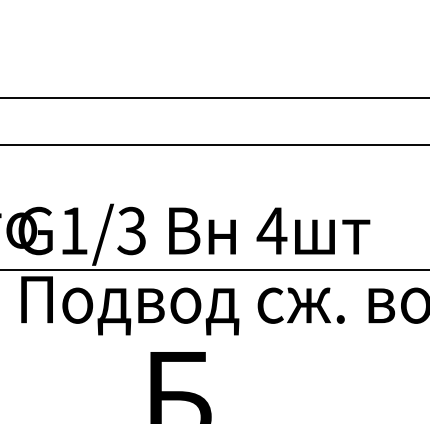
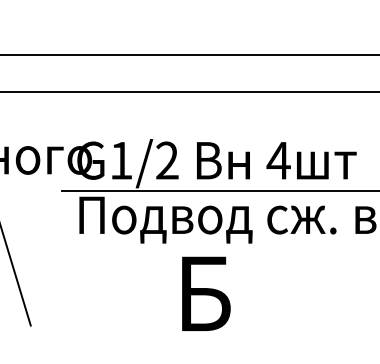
text: (130, 230) -> (166, 160), G1/3 -> G1/2

